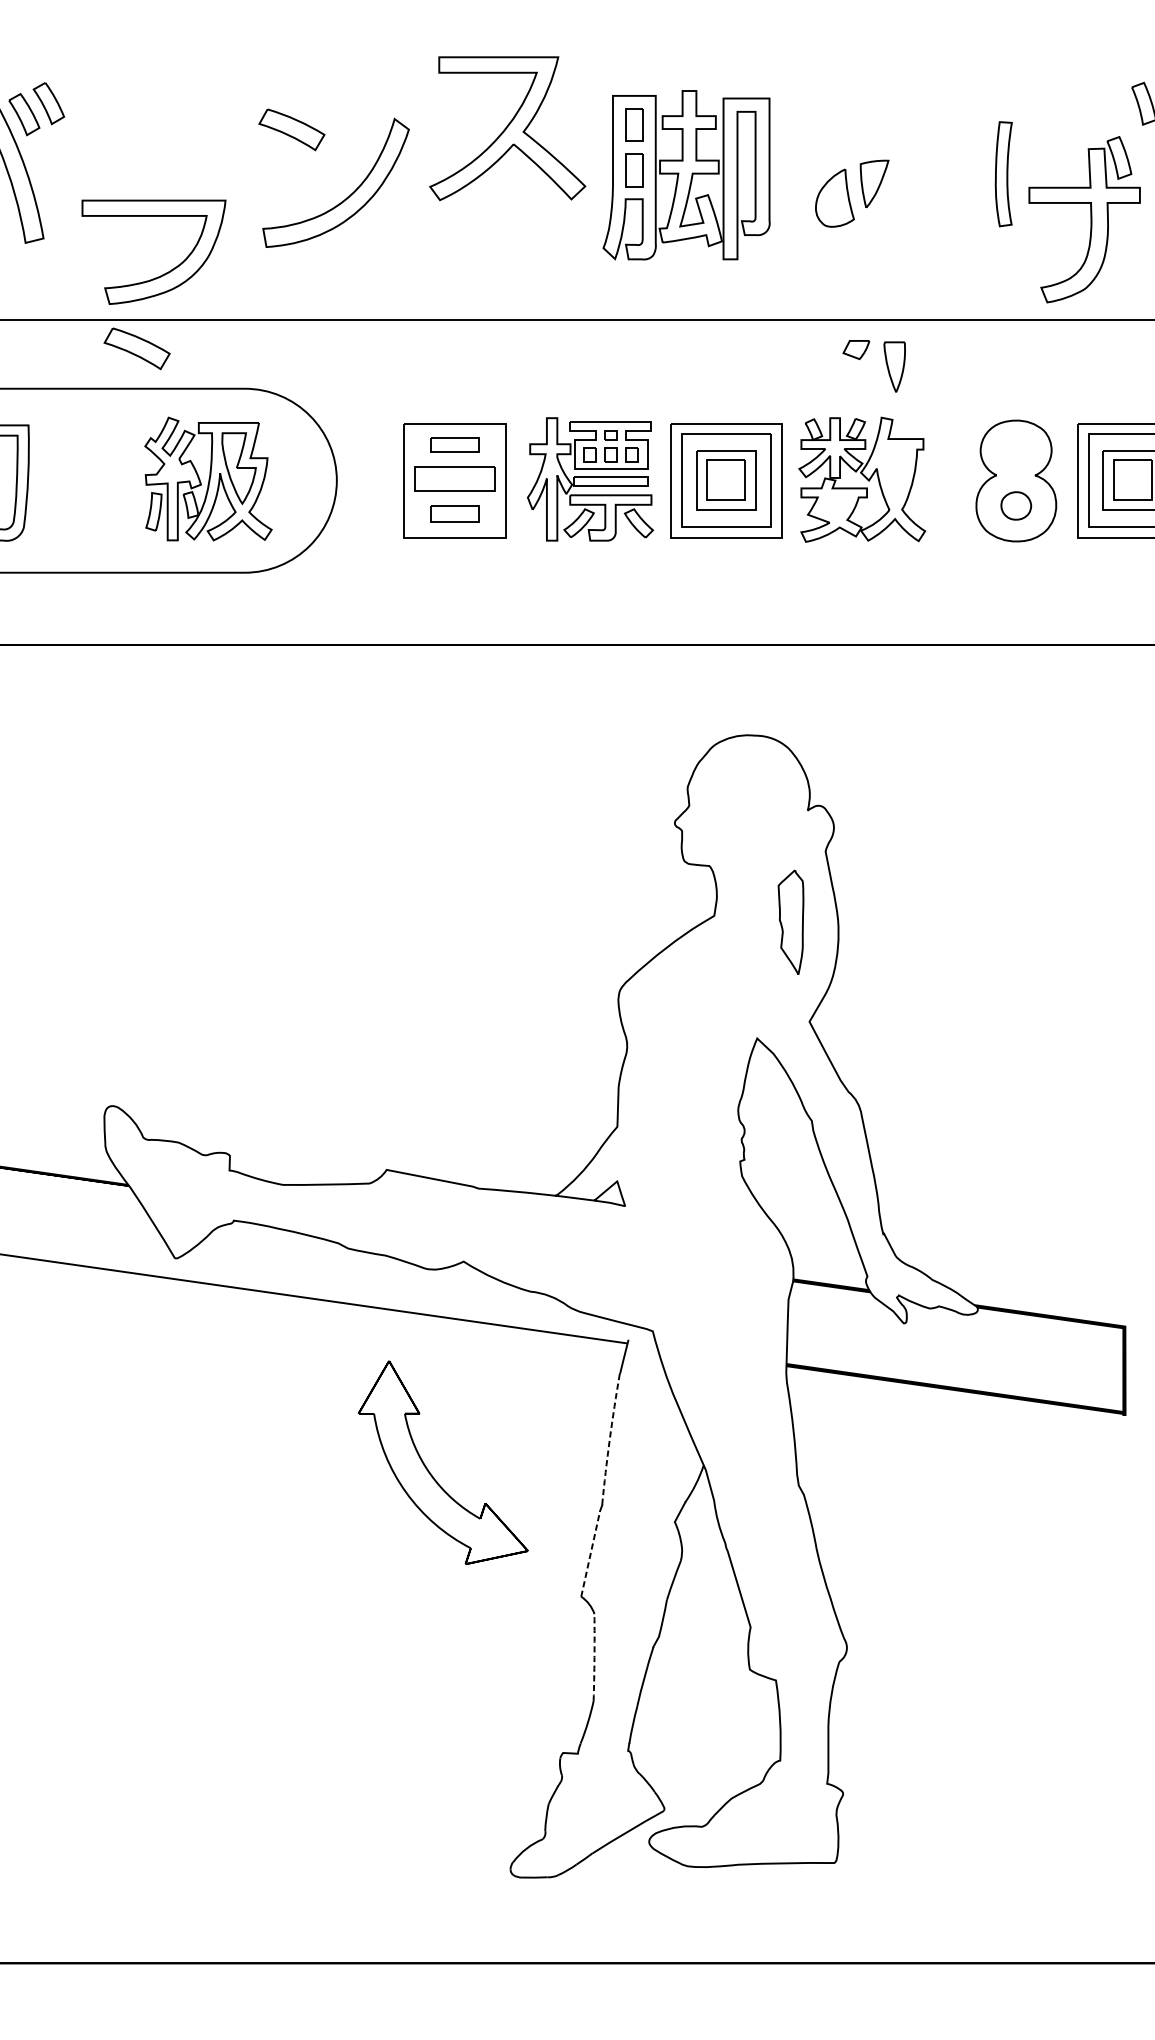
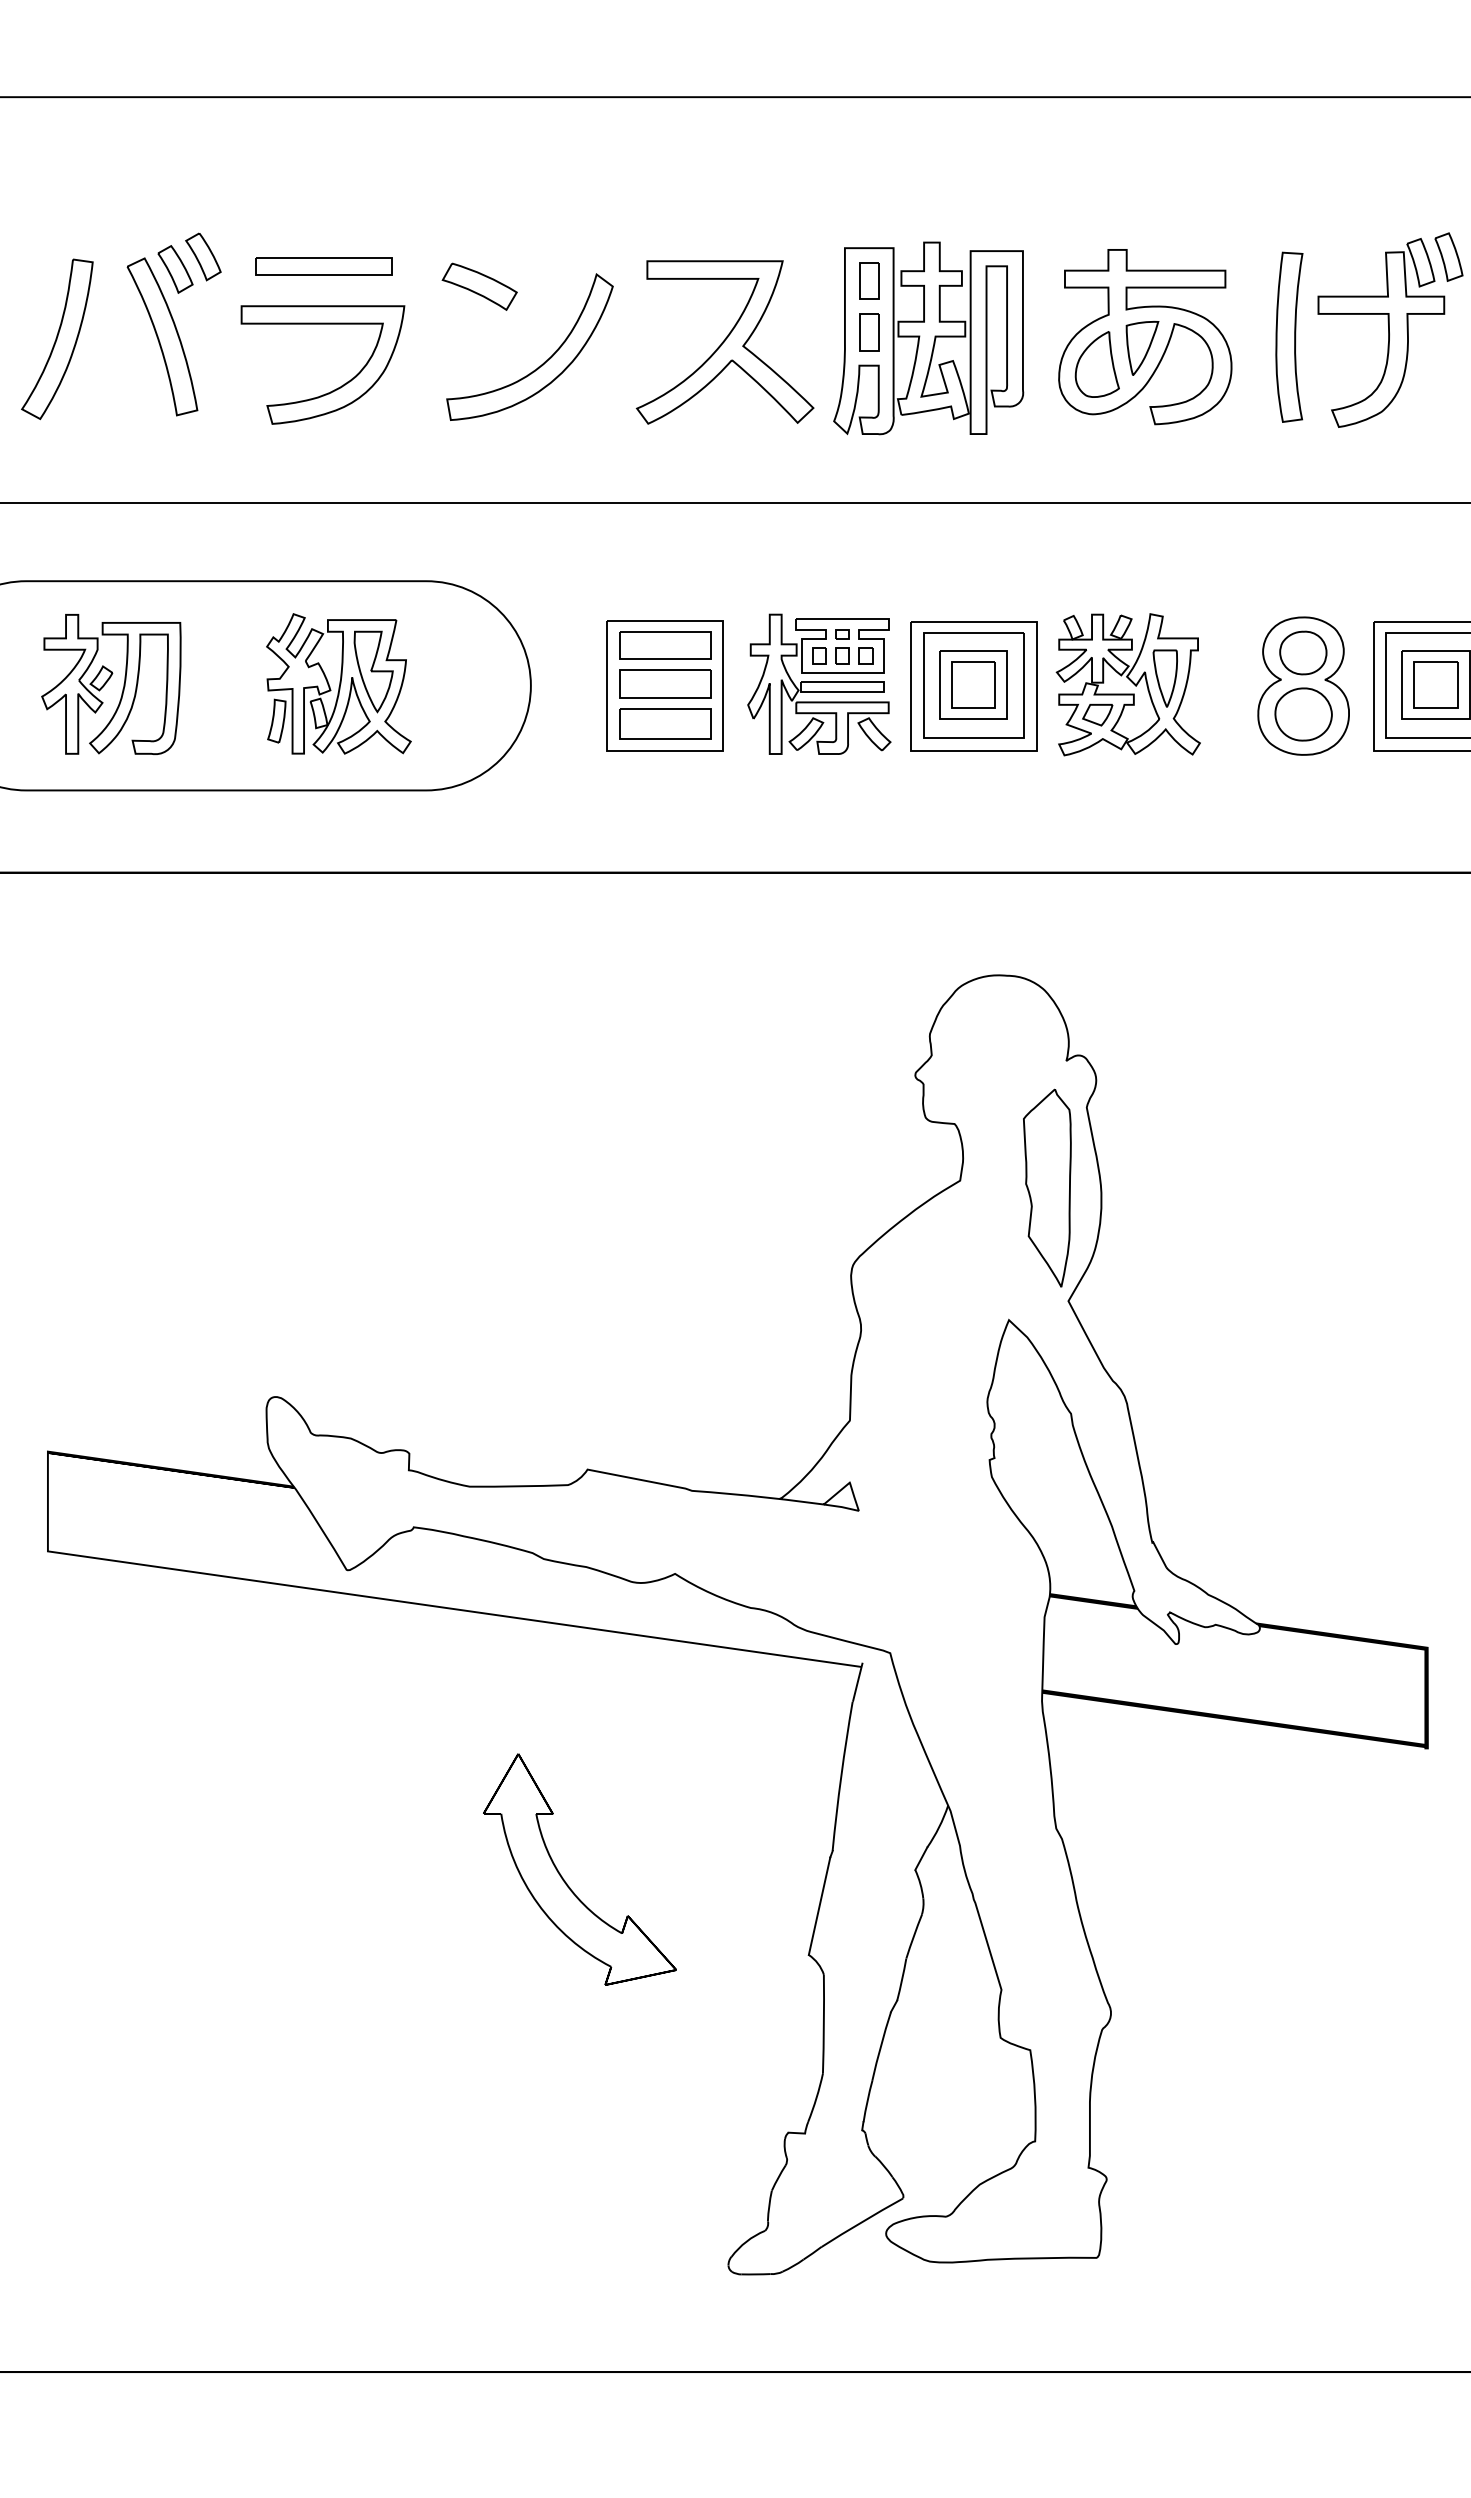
part: (154, 112) -> (323, 266), added
part: (507, 128) -> (724, 342), moved
part: (1003, 173) -> (1289, 336), size x1.43
part: (877, 174) -> (1145, 337), added
part: (1090, 219) -> (1388, 332), moved
part: (164, 273) -> (334, 389), moved
part: (136, 348) -> (303, 535), removed
part: (856, 349) -> (1097, 714), moved
part: (893, 367) -> (1164, 678), moved
part: (455, 445) -> (665, 645), size x1.67
part: (1016, 451) -> (1303, 652), added
part: (208, 478) -> (338, 683), moved
part: (1016, 505) -> (1303, 714), size x1.67
part: (455, 513) -> (665, 723), size x1.67
part: (791, 921) -> (1047, 1187), size x1.67
arc: (609, 1439) -> (841, 1776), dashed -> solid
part: (429, 1471) -> (564, 1879), moved
line: (590, 1554) -> (819, 1906), dashed -> solid
arc: (594, 1657) -> (823, 2024), dashed -> solid

